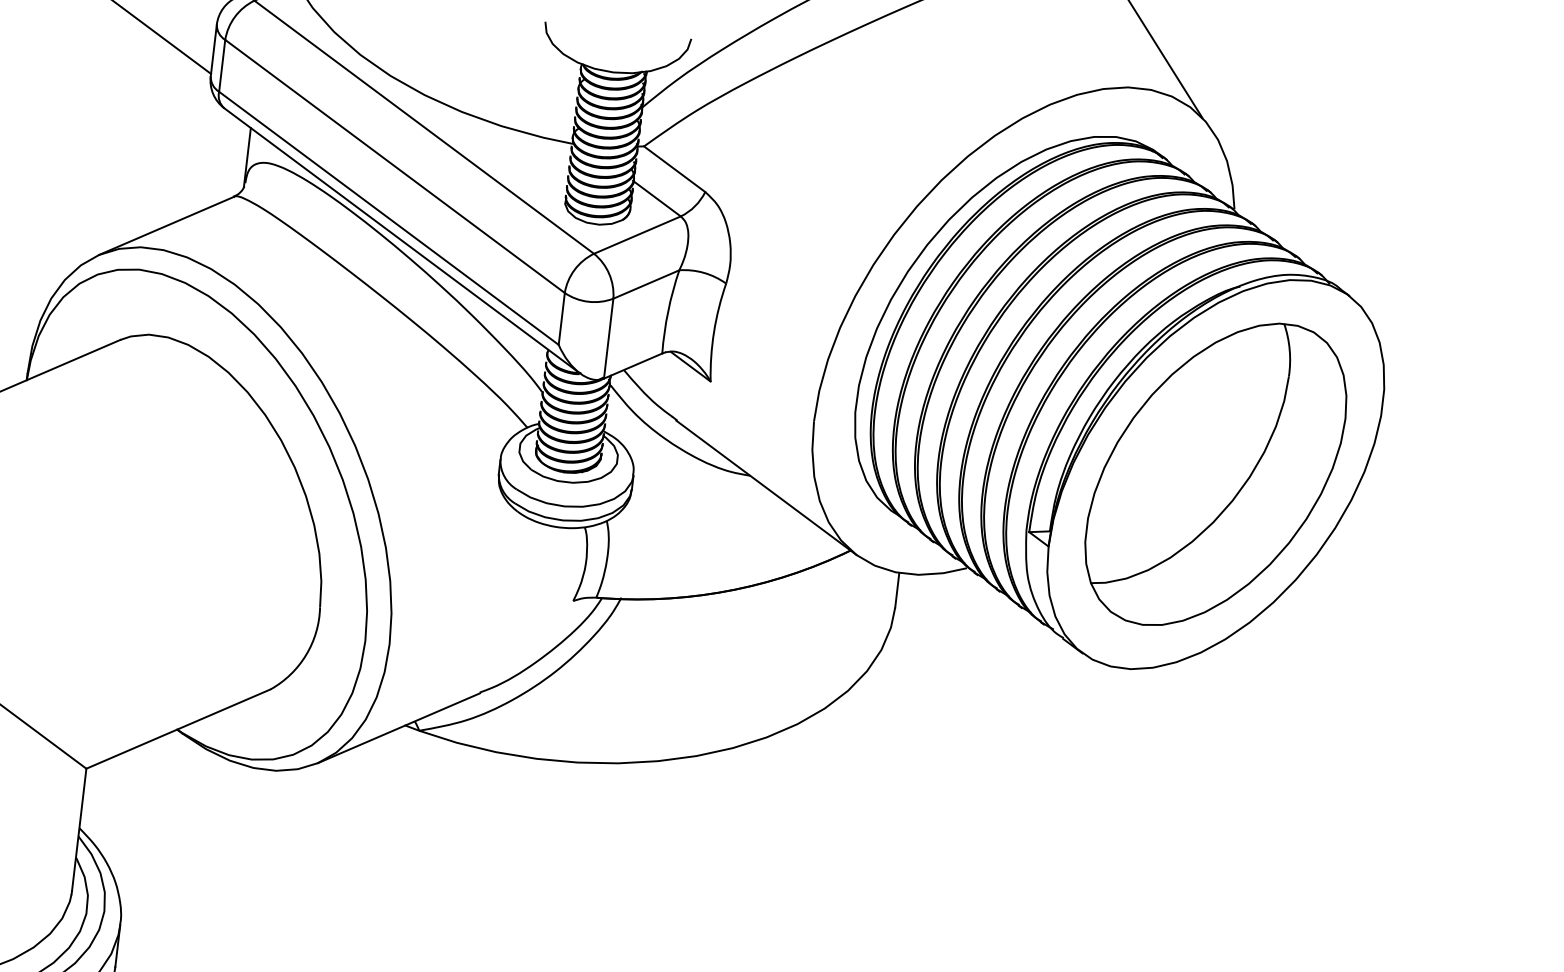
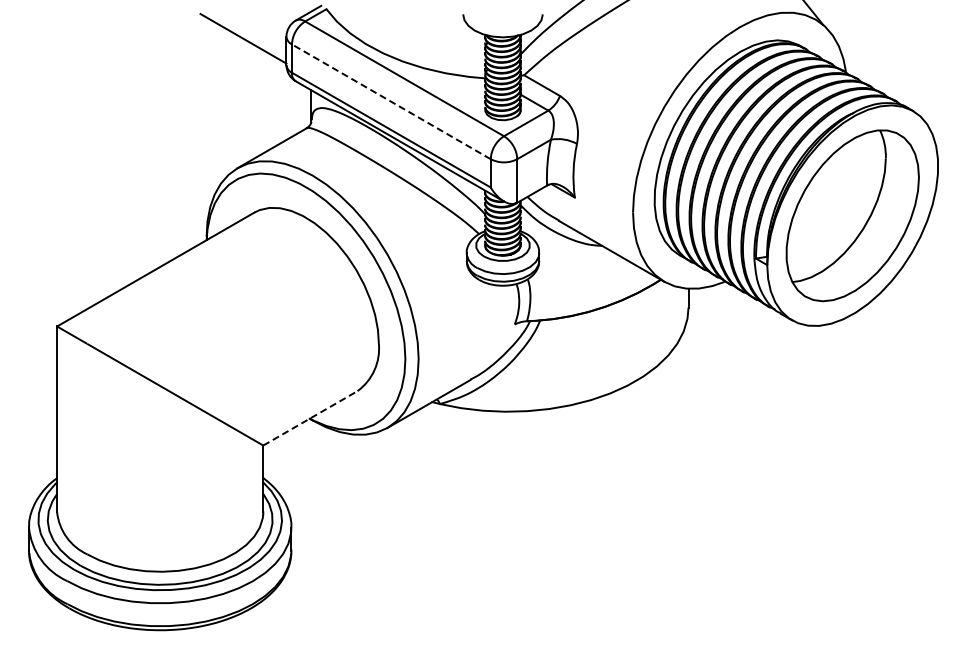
line: (395, 165) -> (391, 101), solid -> dashed
line: (178, 729) -> (310, 418), solid -> dashed

